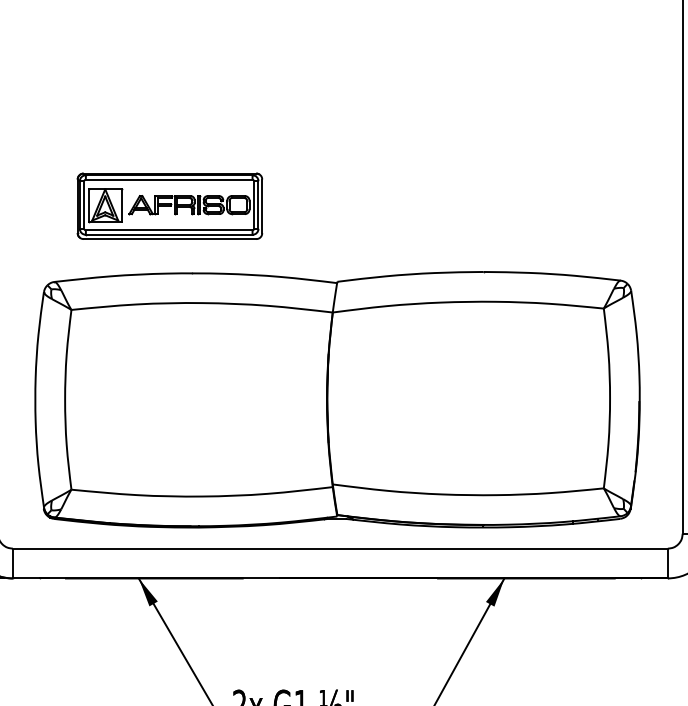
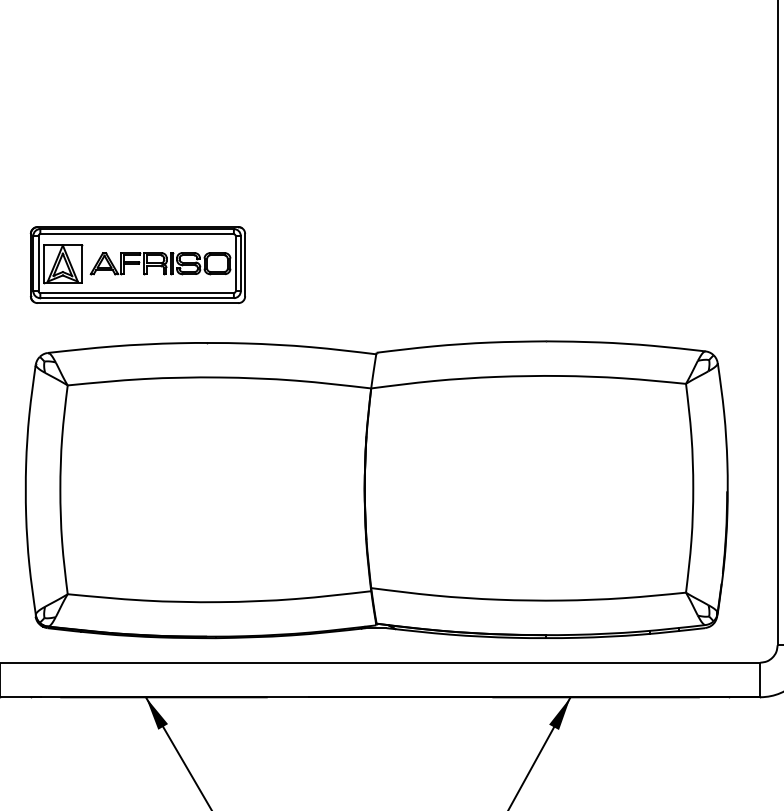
part: (169, 205) -> (137, 264), moved

